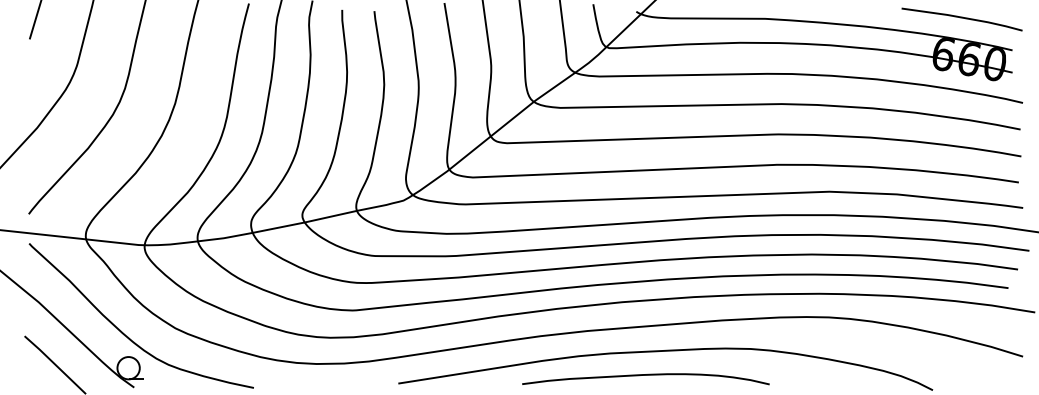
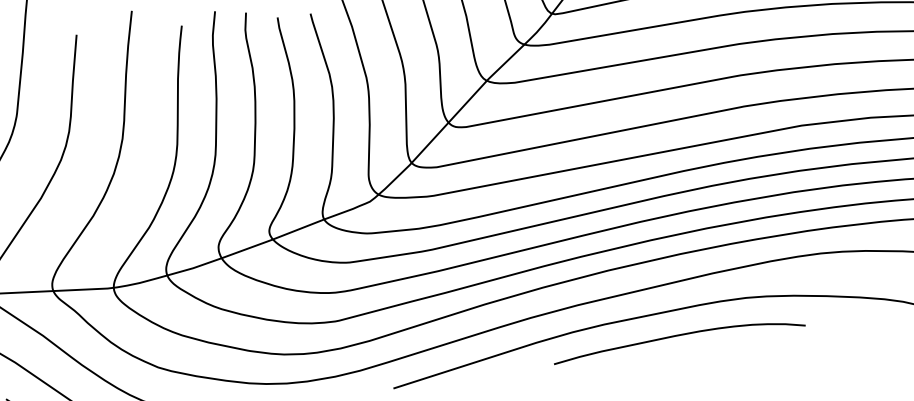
curve: (645, 375) -> (678, 336), moved

